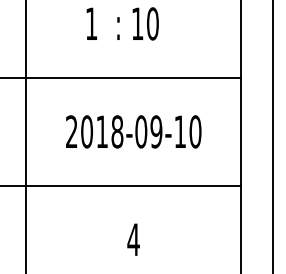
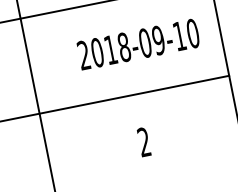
text: (133, 131) -> (138, 44), moved
text: (133, 239) -> (144, 141), 4 -> 2

